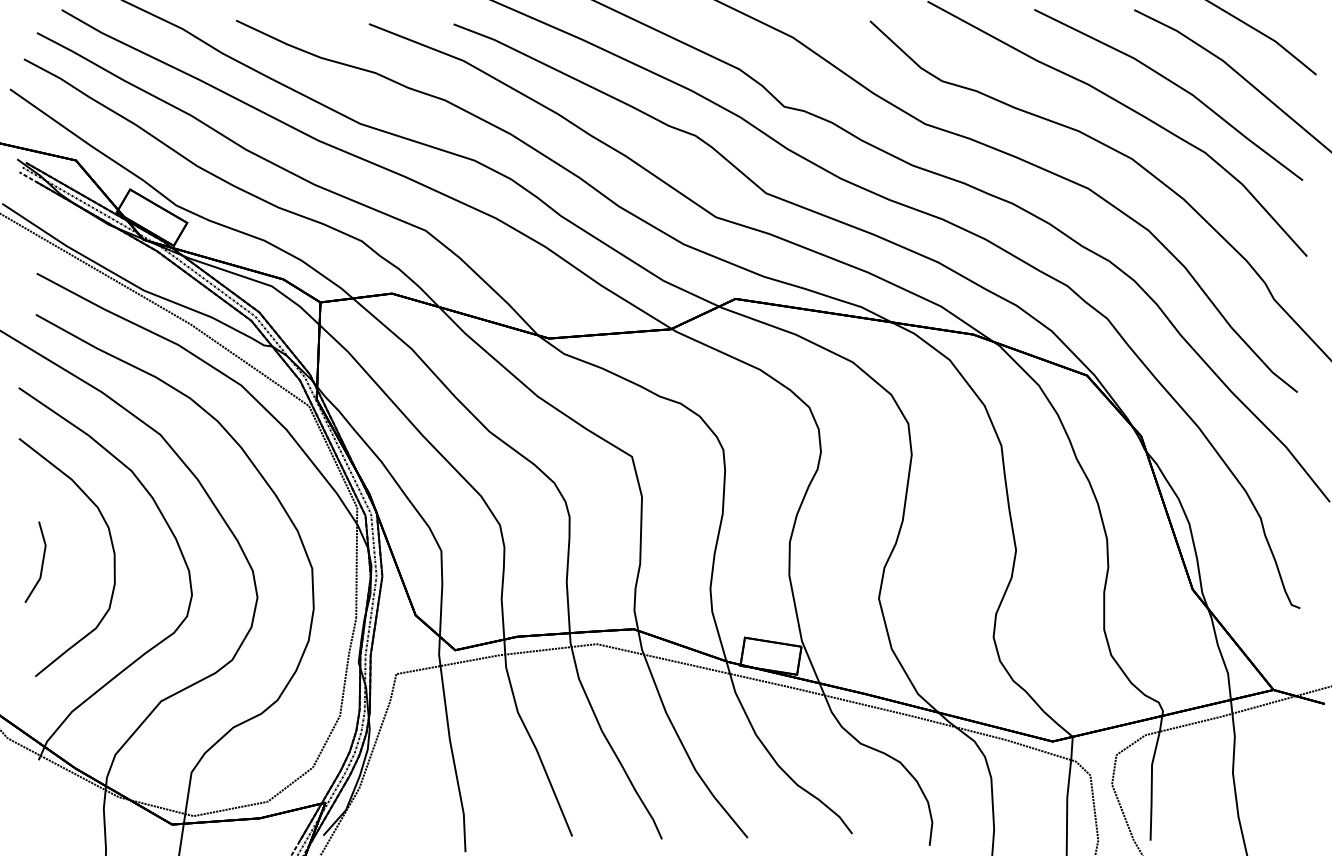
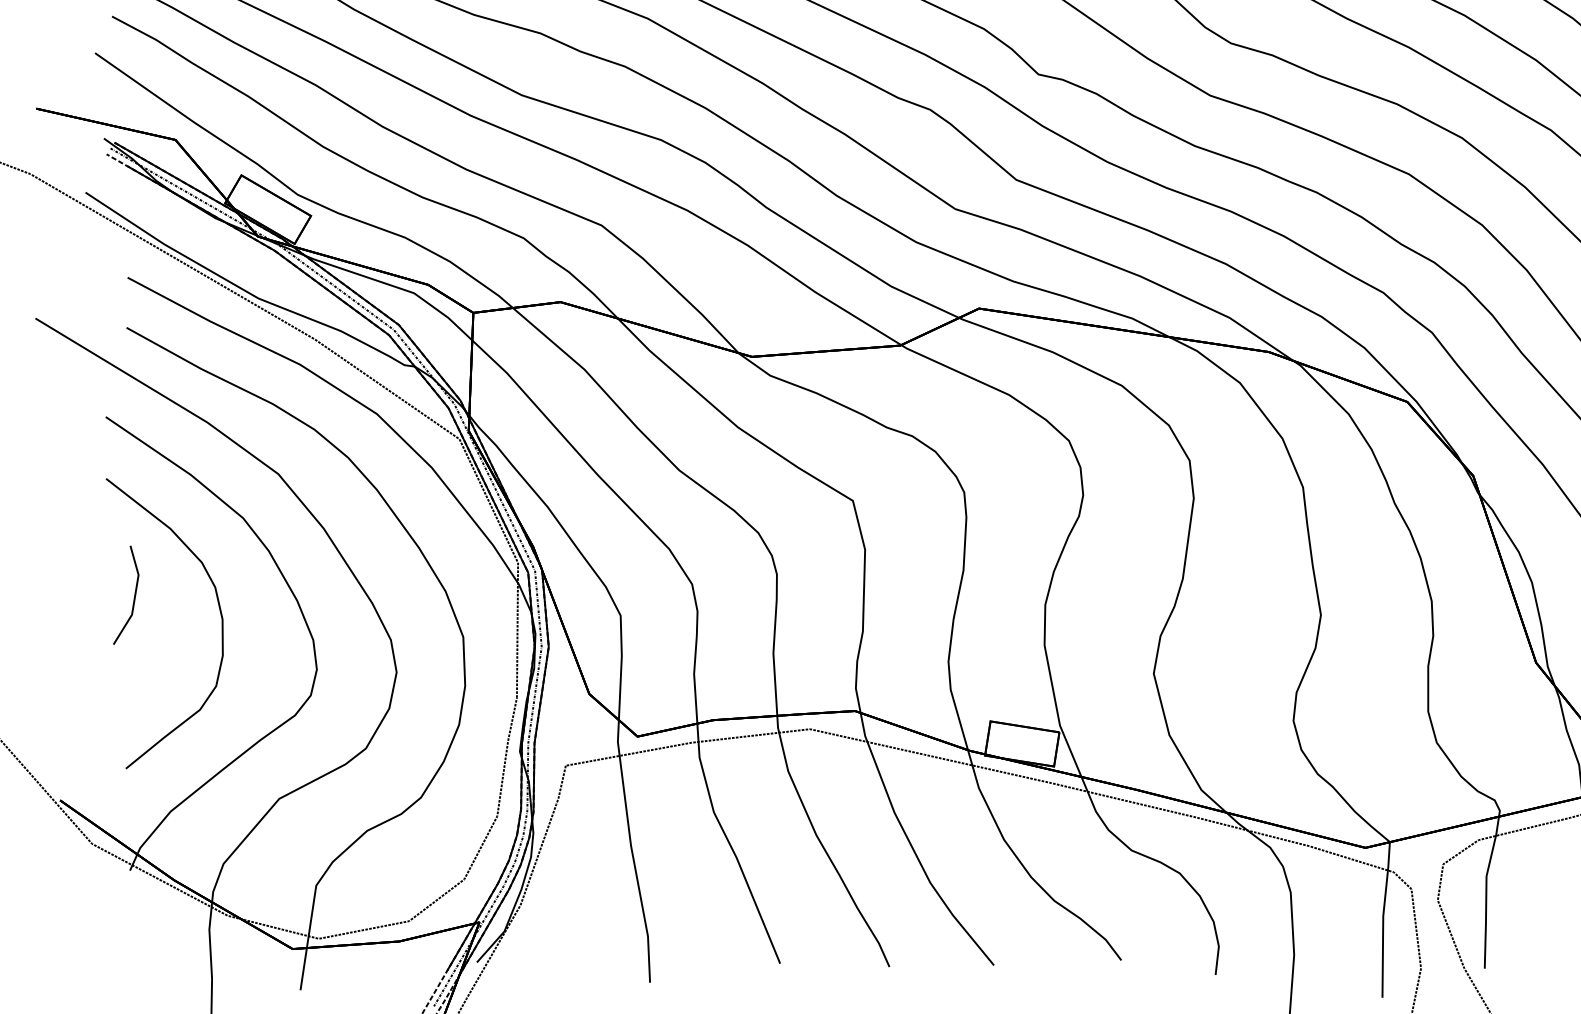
part: (41, 563) -> (133, 596), moved

